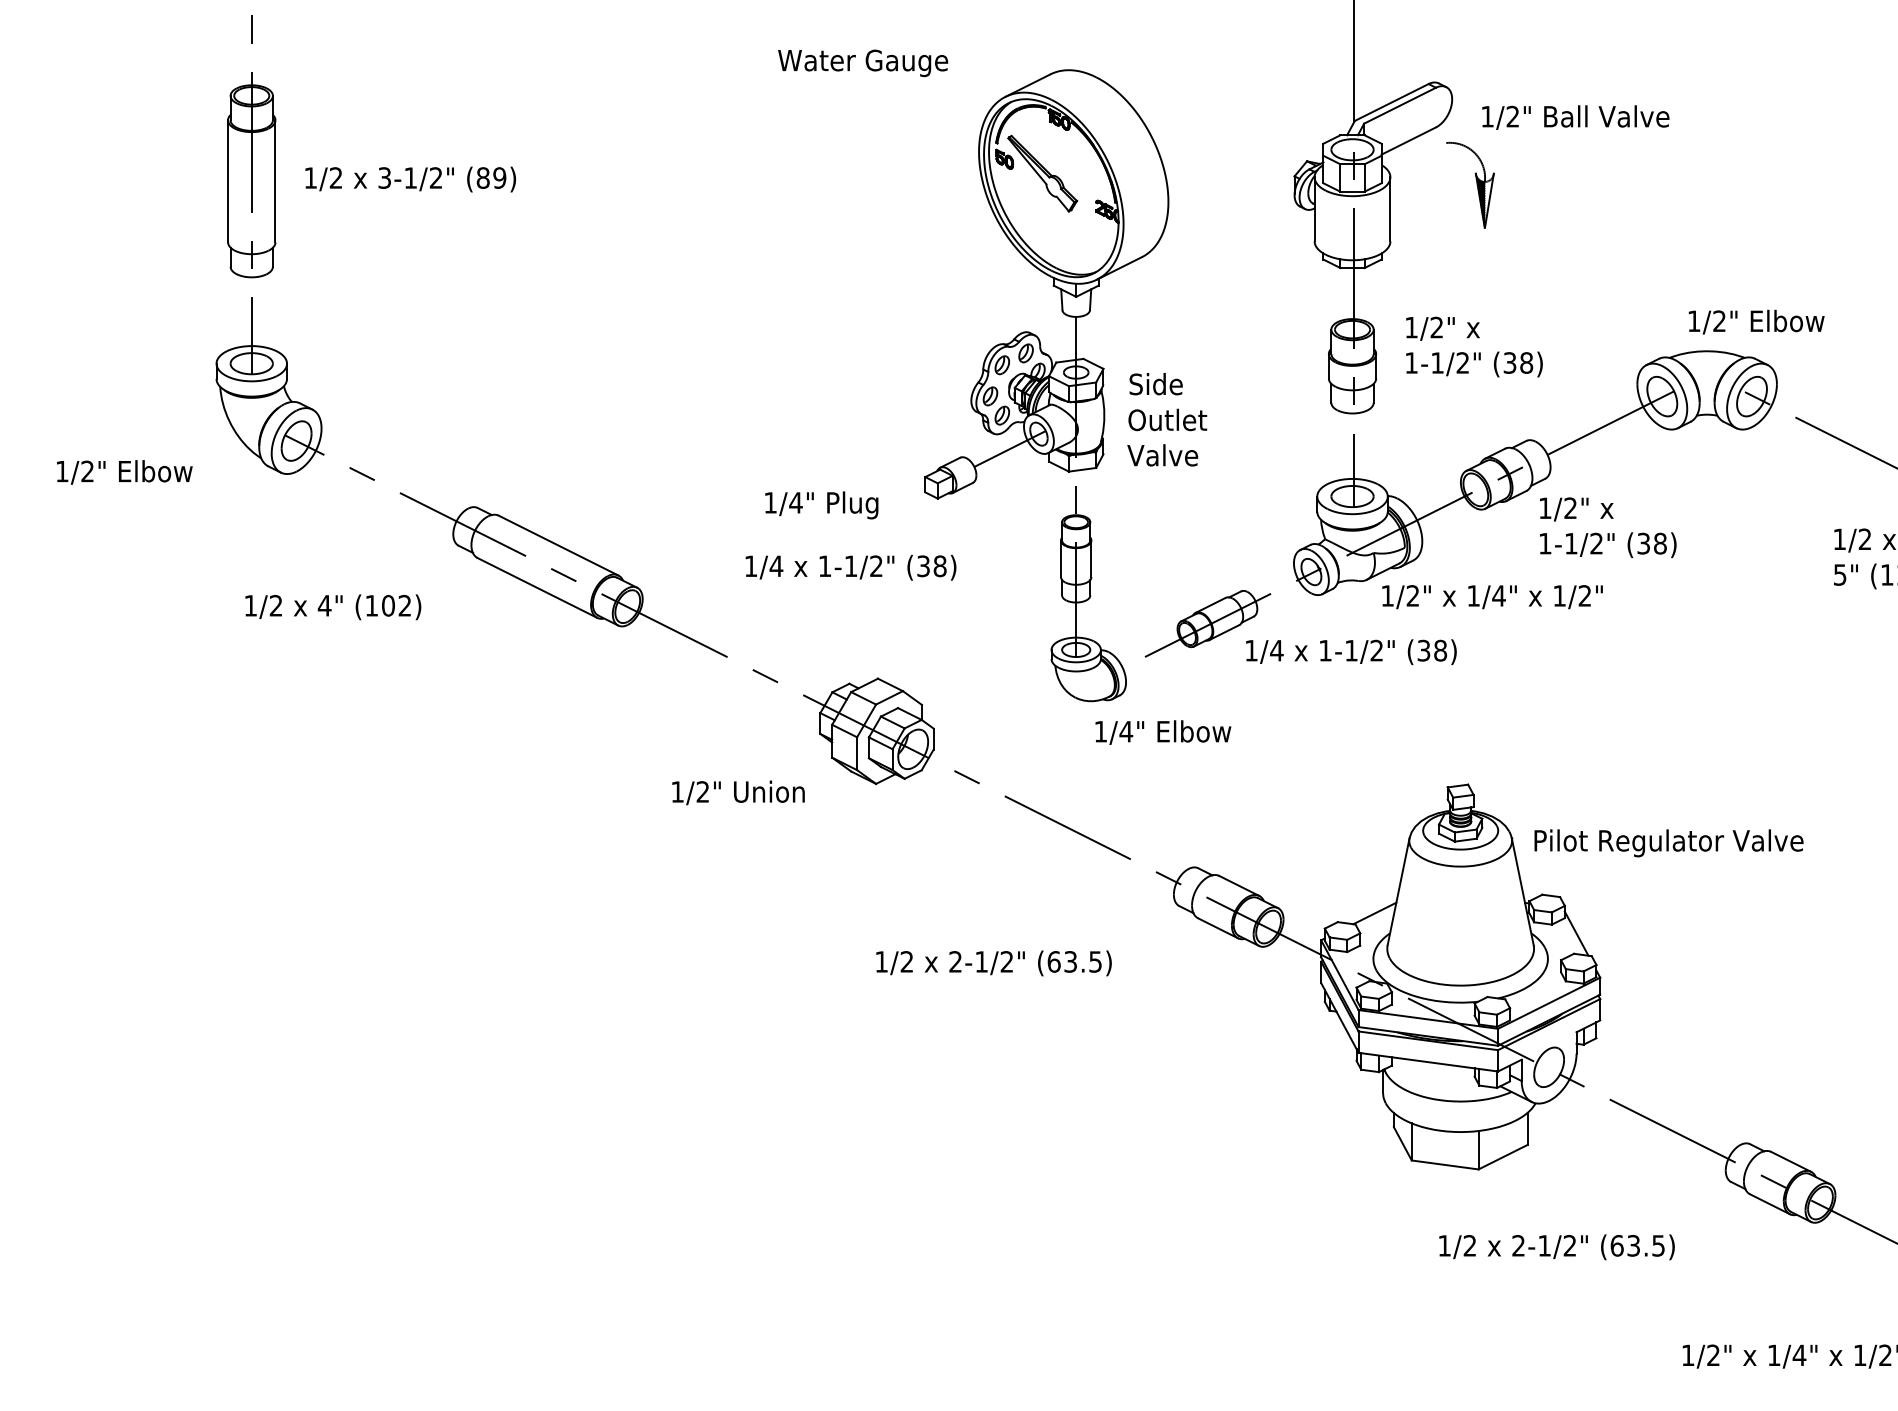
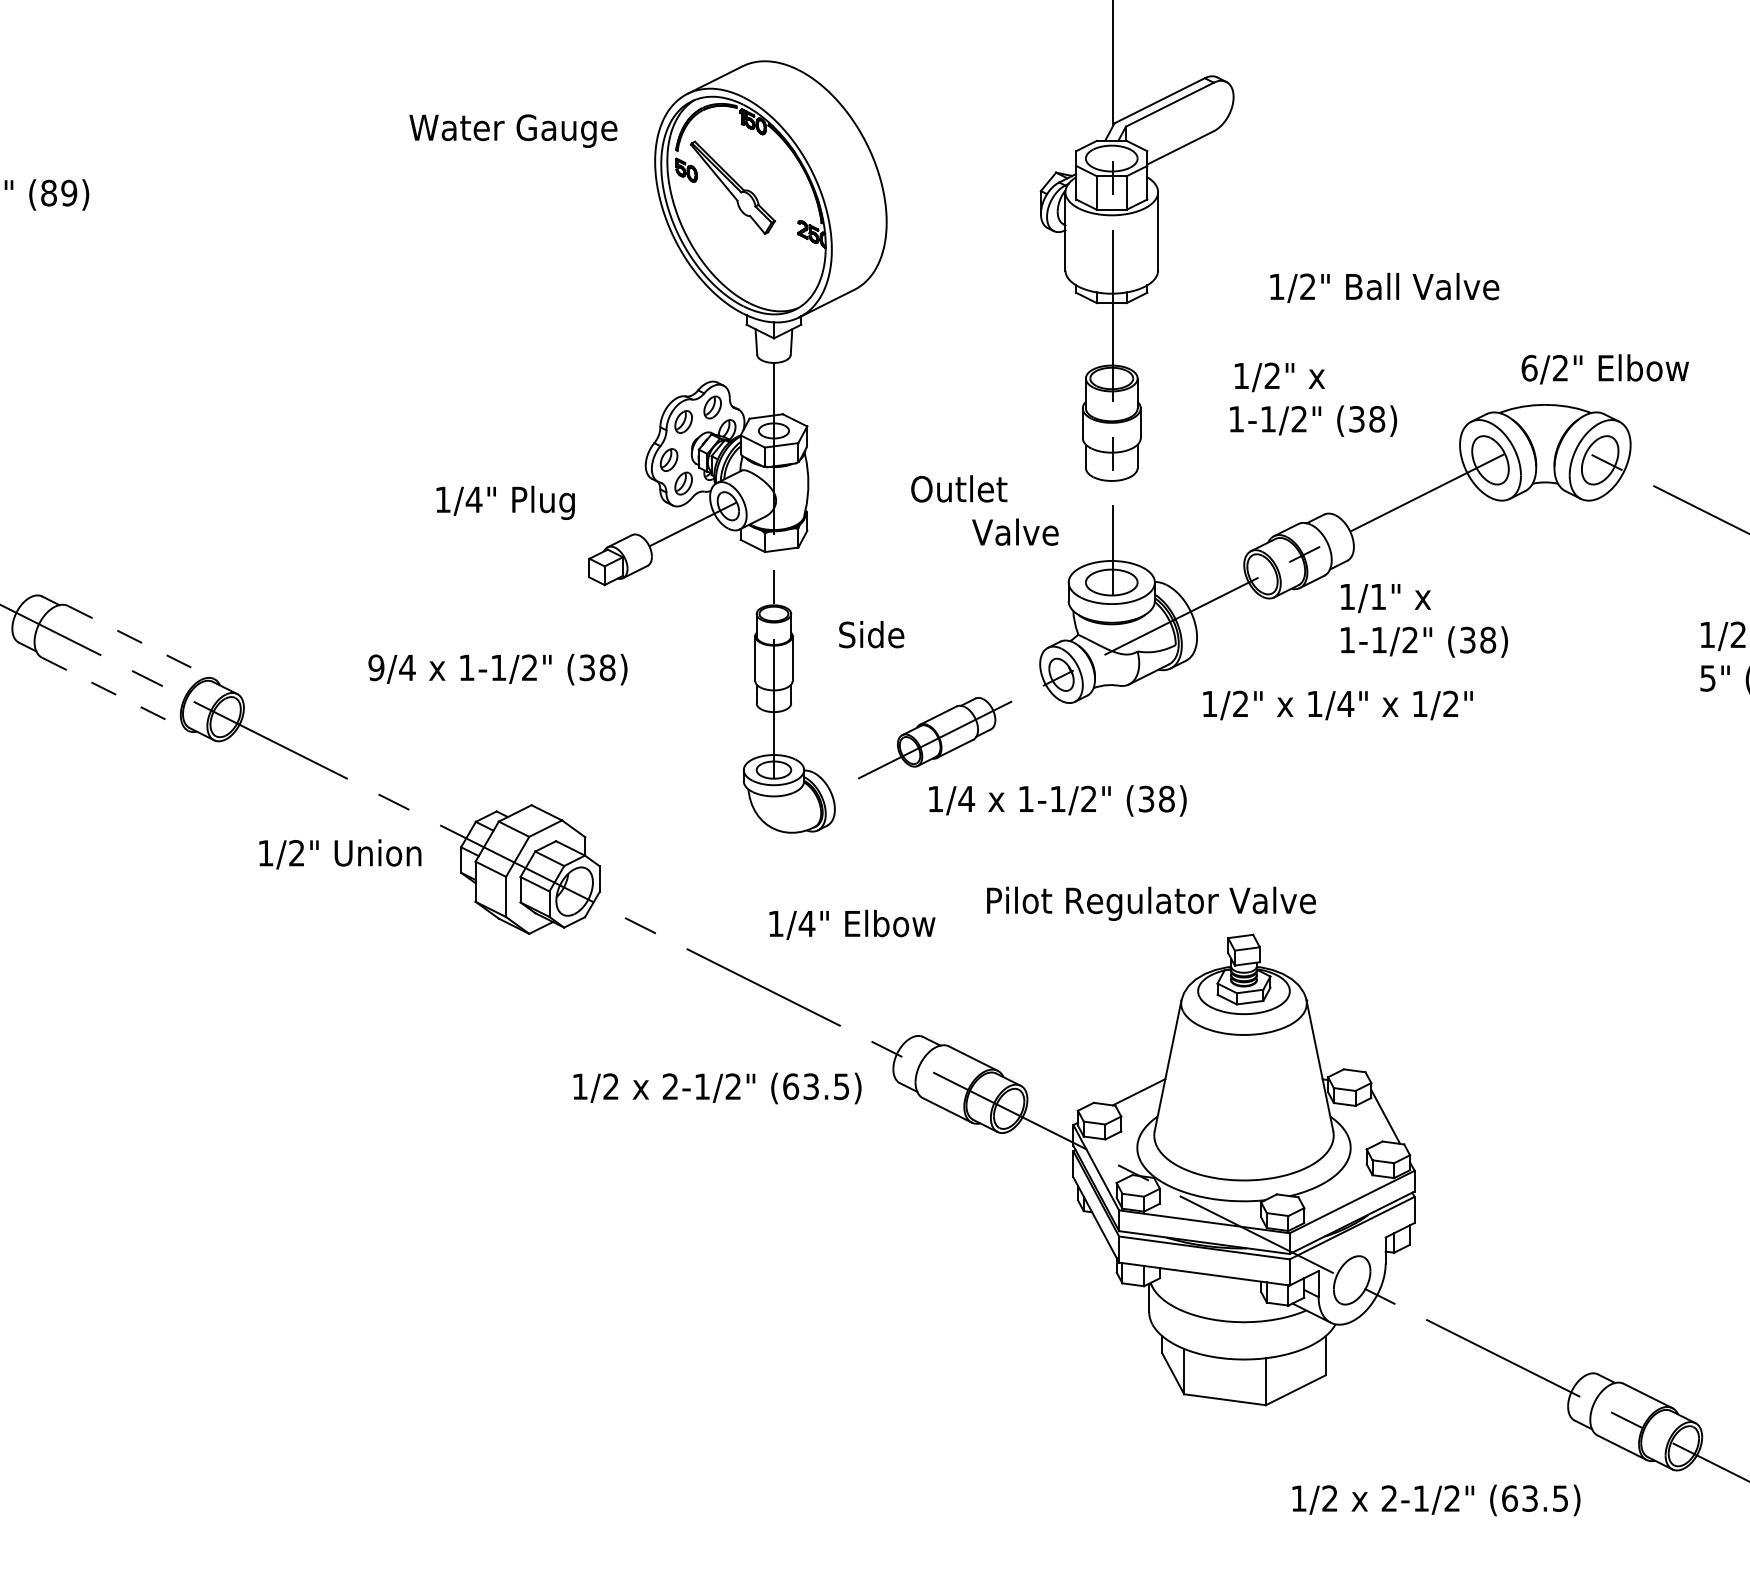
text: (863, 63) -> (513, 131), moved
text: (1575, 117) -> (1384, 287), moved
part: (1470, 184) -> (1256, 201), removed
text: (1693, 321) -> (1528, 368), 1/2" -> 6/2"
text: (1442, 328) -> (1279, 377), moved
text: (1474, 364) -> (1313, 421), moved
text: (1155, 384) -> (870, 635), moved
text: (1167, 419) -> (958, 488), moved
text: (1162, 455) -> (1015, 532), moved
text: (821, 505) -> (505, 503), moved
text: (1570, 507) -> (1378, 595), 1/2" -> 1/1"
line: (558, 545) -> (140, 642), solid -> dashed
text: (750, 566) -> (375, 668), 1/4 -> 9/4
line: (537, 587) -> (115, 693), solid -> dashed
text: (1492, 597) -> (1337, 705), moved
text: (1351, 652) -> (1057, 801), moved
text: (1163, 732) -> (852, 924), moved
text: (738, 792) -> (340, 853), moved
text: (1668, 843) -> (1150, 904), moved
text: (993, 963) -> (716, 1088), moved
text: (1556, 1247) -> (1435, 1500), moved

